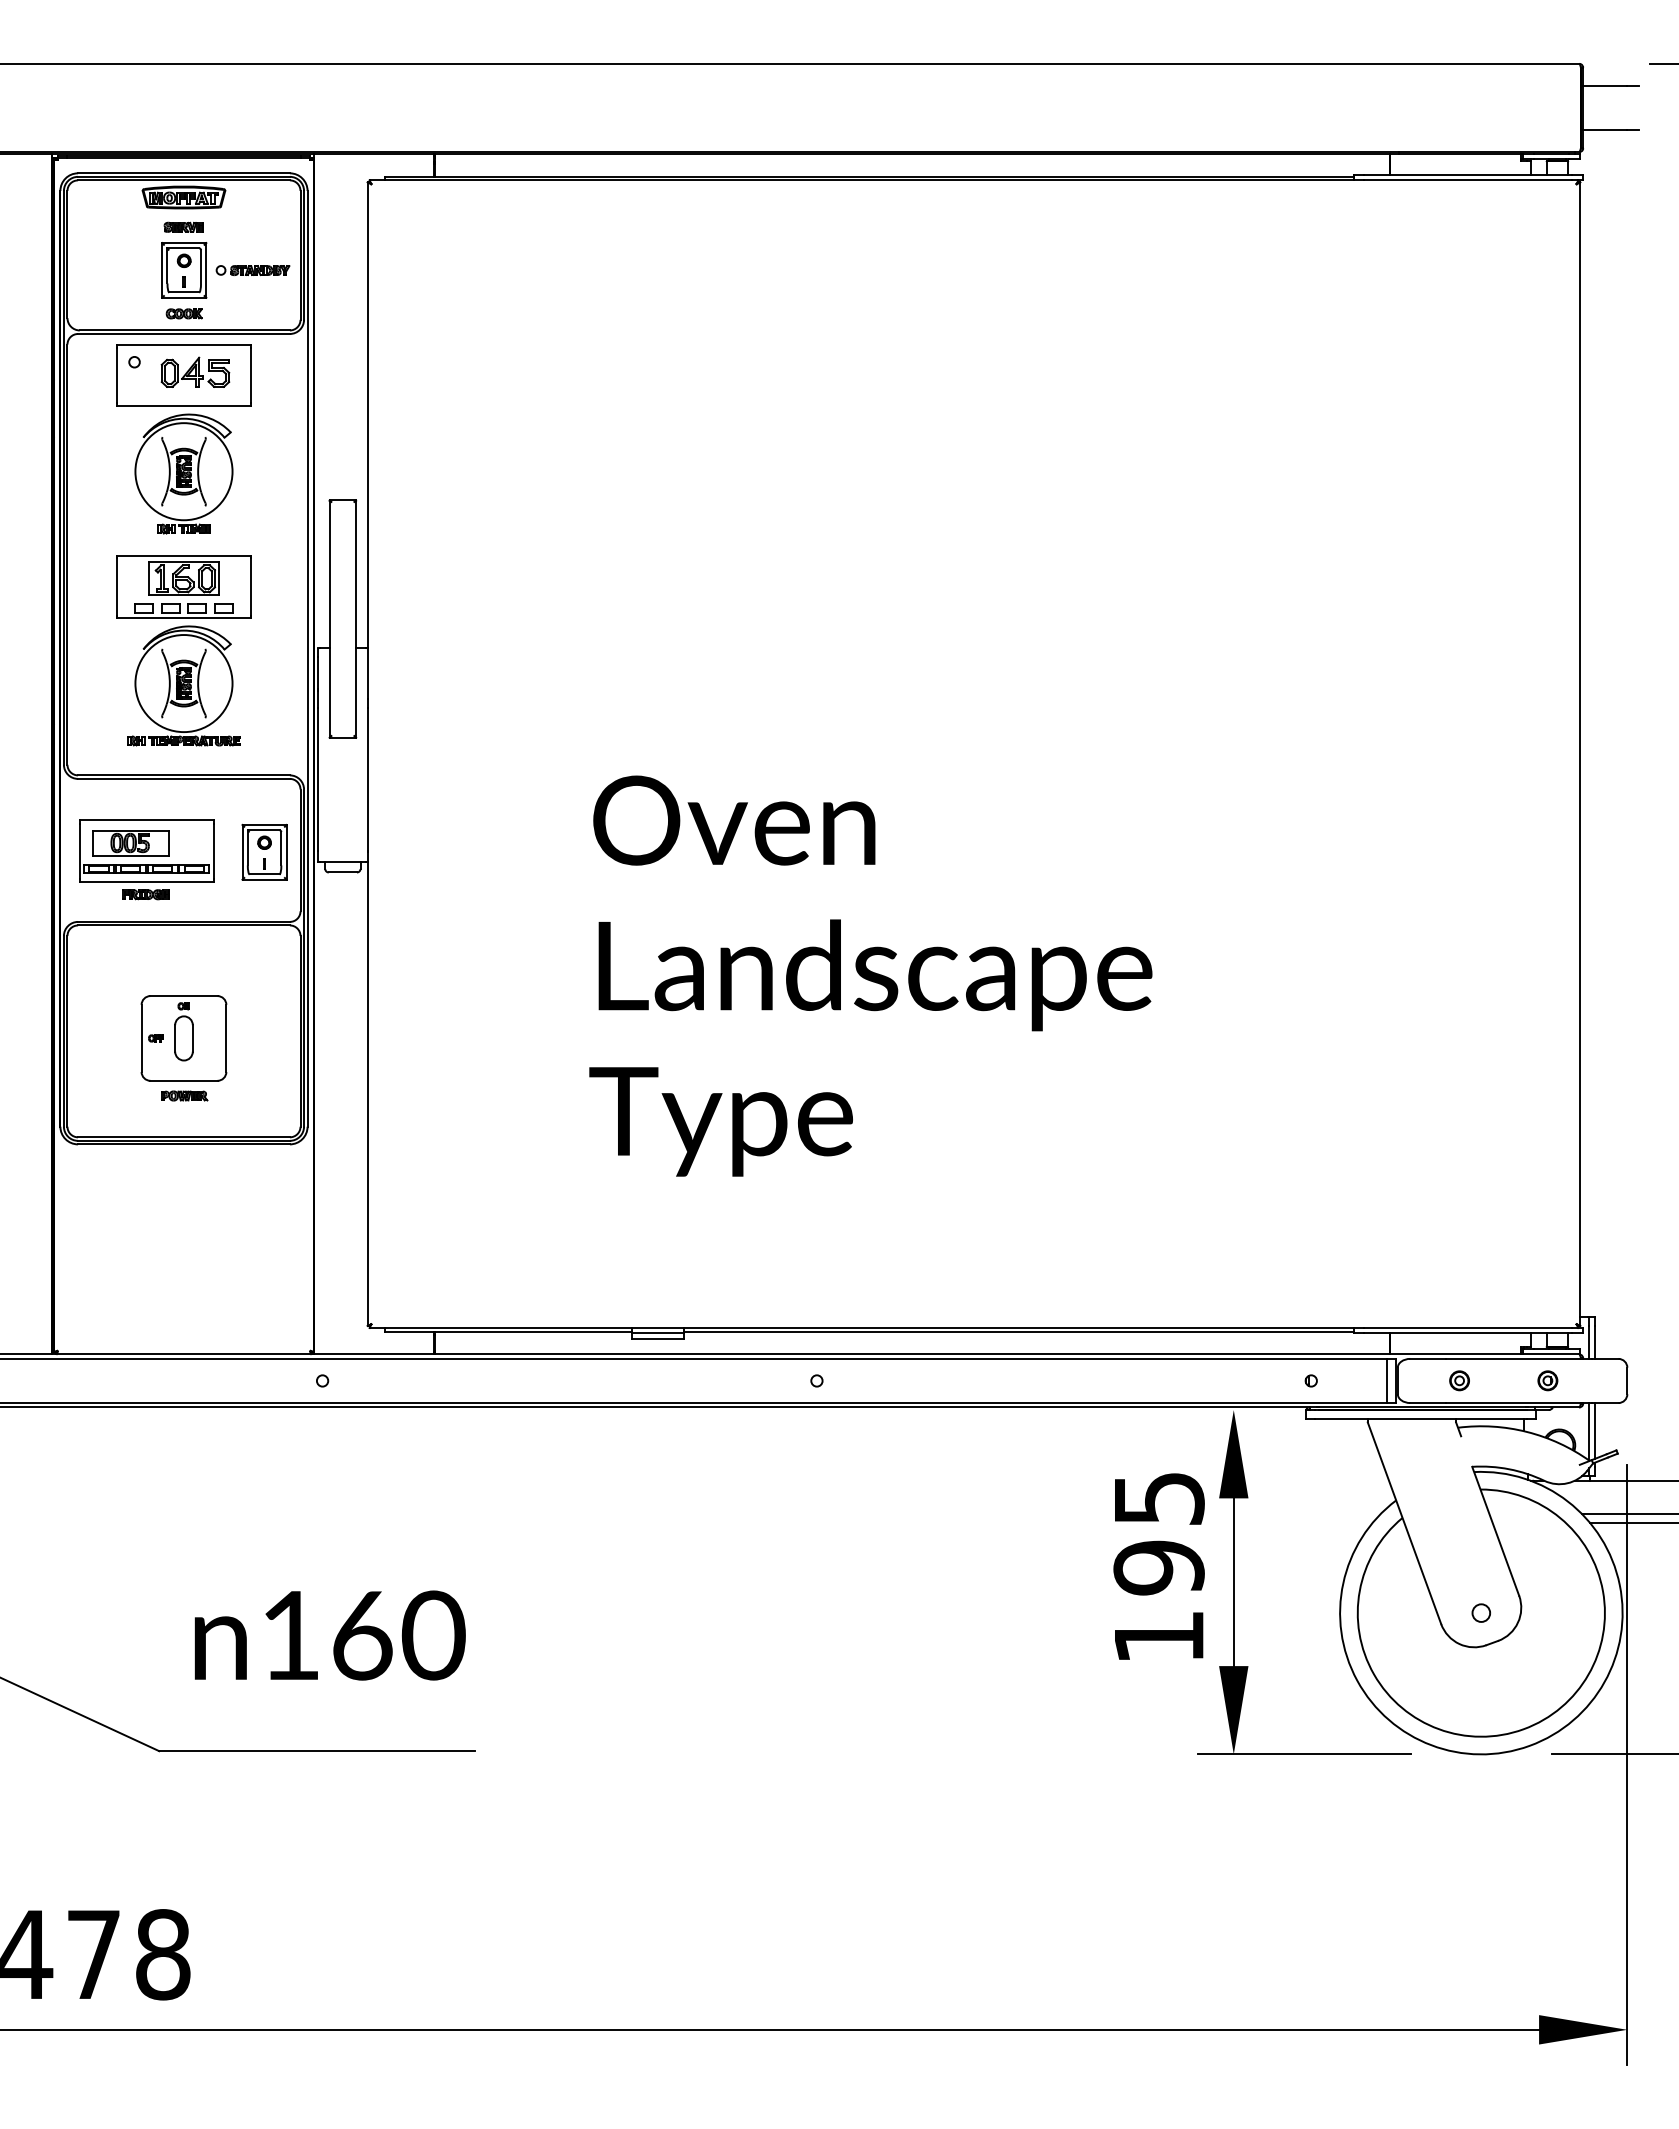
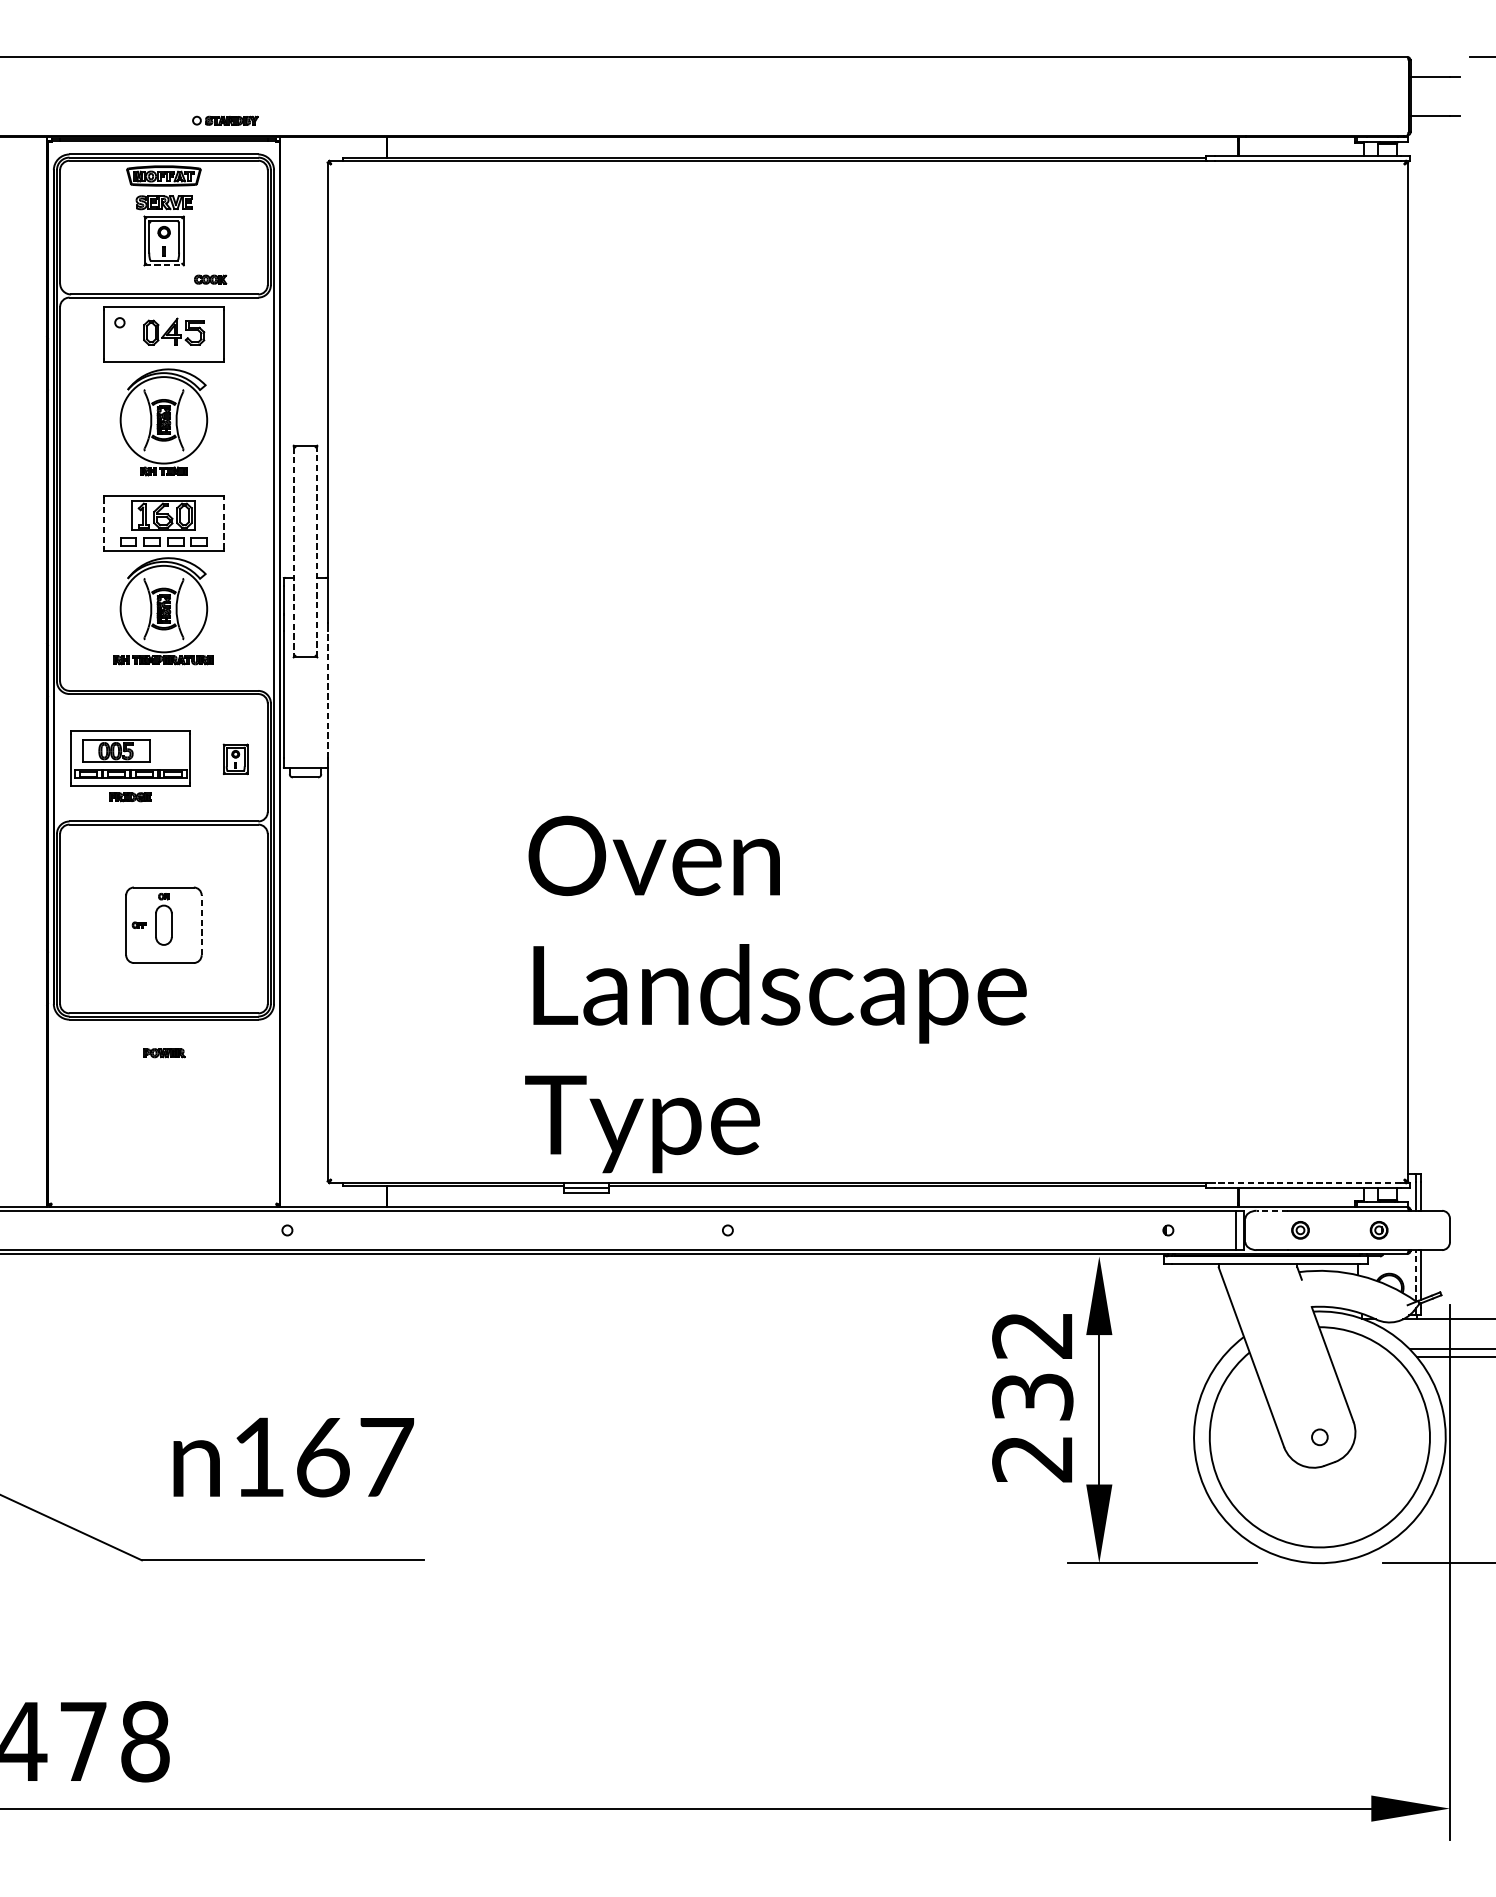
part: (183, 226) -> (163, 201), size x1.6
part: (252, 270) -> (224, 120), moved
line: (184, 297) -> (164, 265), solid -> dashed
part: (183, 313) -> (209, 279), moved
line: (251, 586) -> (224, 522), solid -> dashed
line: (116, 587) -> (103, 523), solid -> dashed
line: (329, 619) -> (293, 552), solid -> dashed
line: (356, 619) -> (317, 552), solid -> dashed
line: (367, 779) -> (327, 694), solid -> dashed
part: (264, 851) -> (235, 758), size x0.6
text: (870, 975) -> (775, 993), moved
line: (226, 1038) -> (201, 925), solid -> dashed
part: (184, 1095) -> (164, 1052), moved
line: (1467, 1328) -> (1307, 1183), solid -> dashed
line: (1427, 1358) -> (1271, 1210), solid -> dashed
line: (1589, 1431) -> (1416, 1275), solid -> dashed
text: (1158, 1568) -> (1032, 1397), 195 -> 232
text: (433, 1635) -> (386, 1457), 160 -> 167

